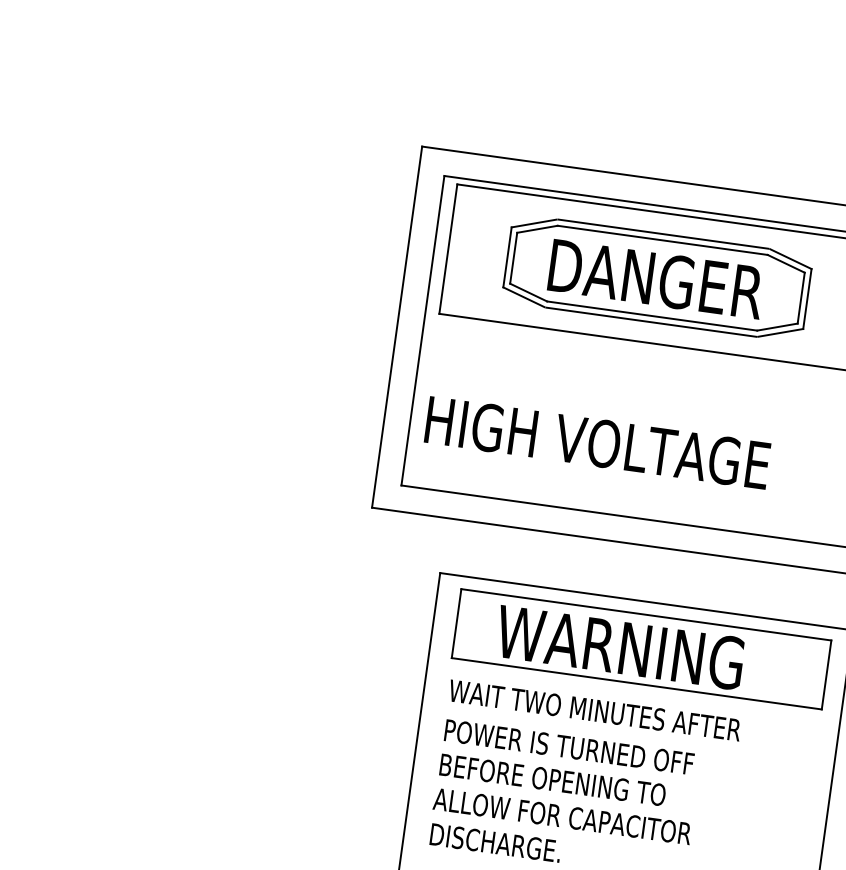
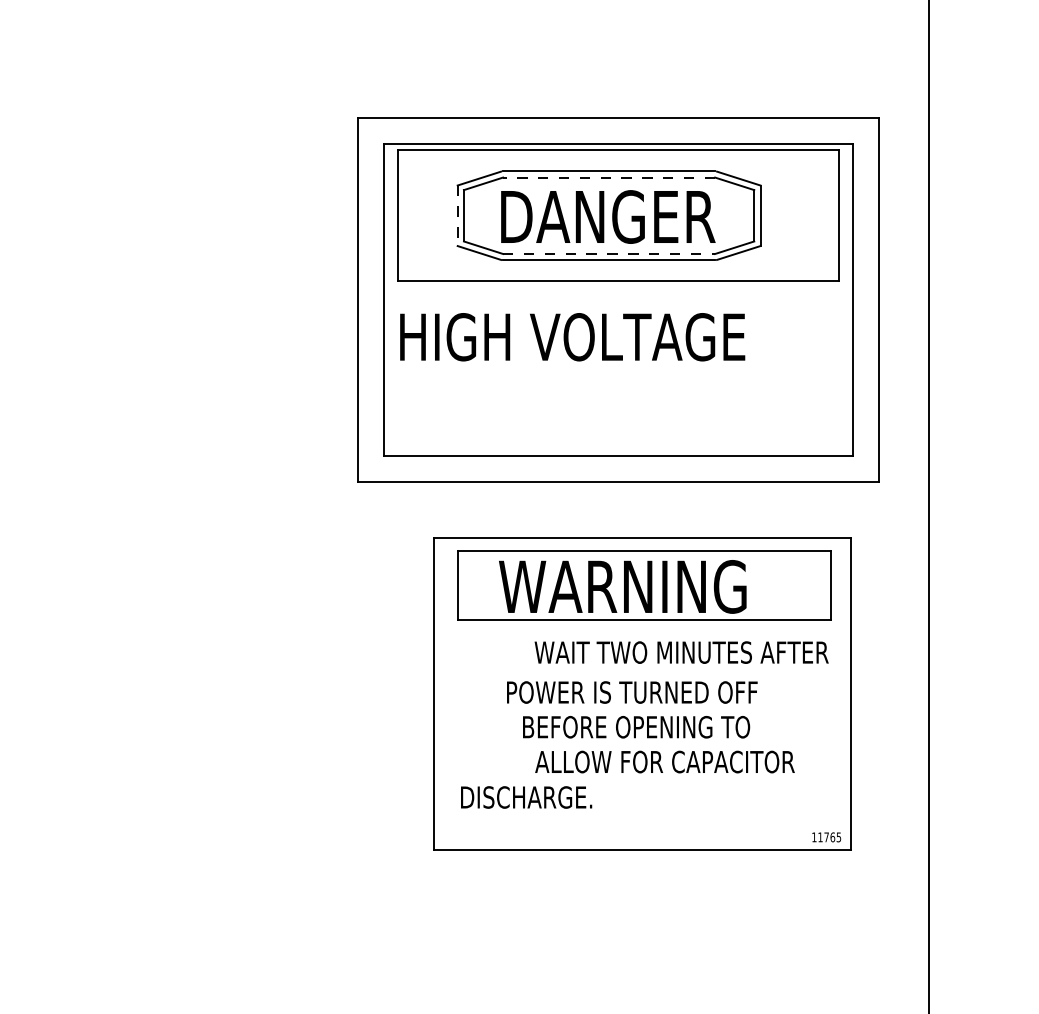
line: (662, 240) -> (608, 177), solid -> dashed
line: (507, 258) -> (457, 216), solid -> dashed
line: (652, 315) -> (609, 253), solid -> dashed
text: (597, 443) -> (572, 337), moved
text: (594, 710) -> (681, 652), moved
text: (569, 747) -> (632, 692), moved
text: (552, 780) -> (636, 727), moved
text: (562, 815) -> (664, 761), moved

